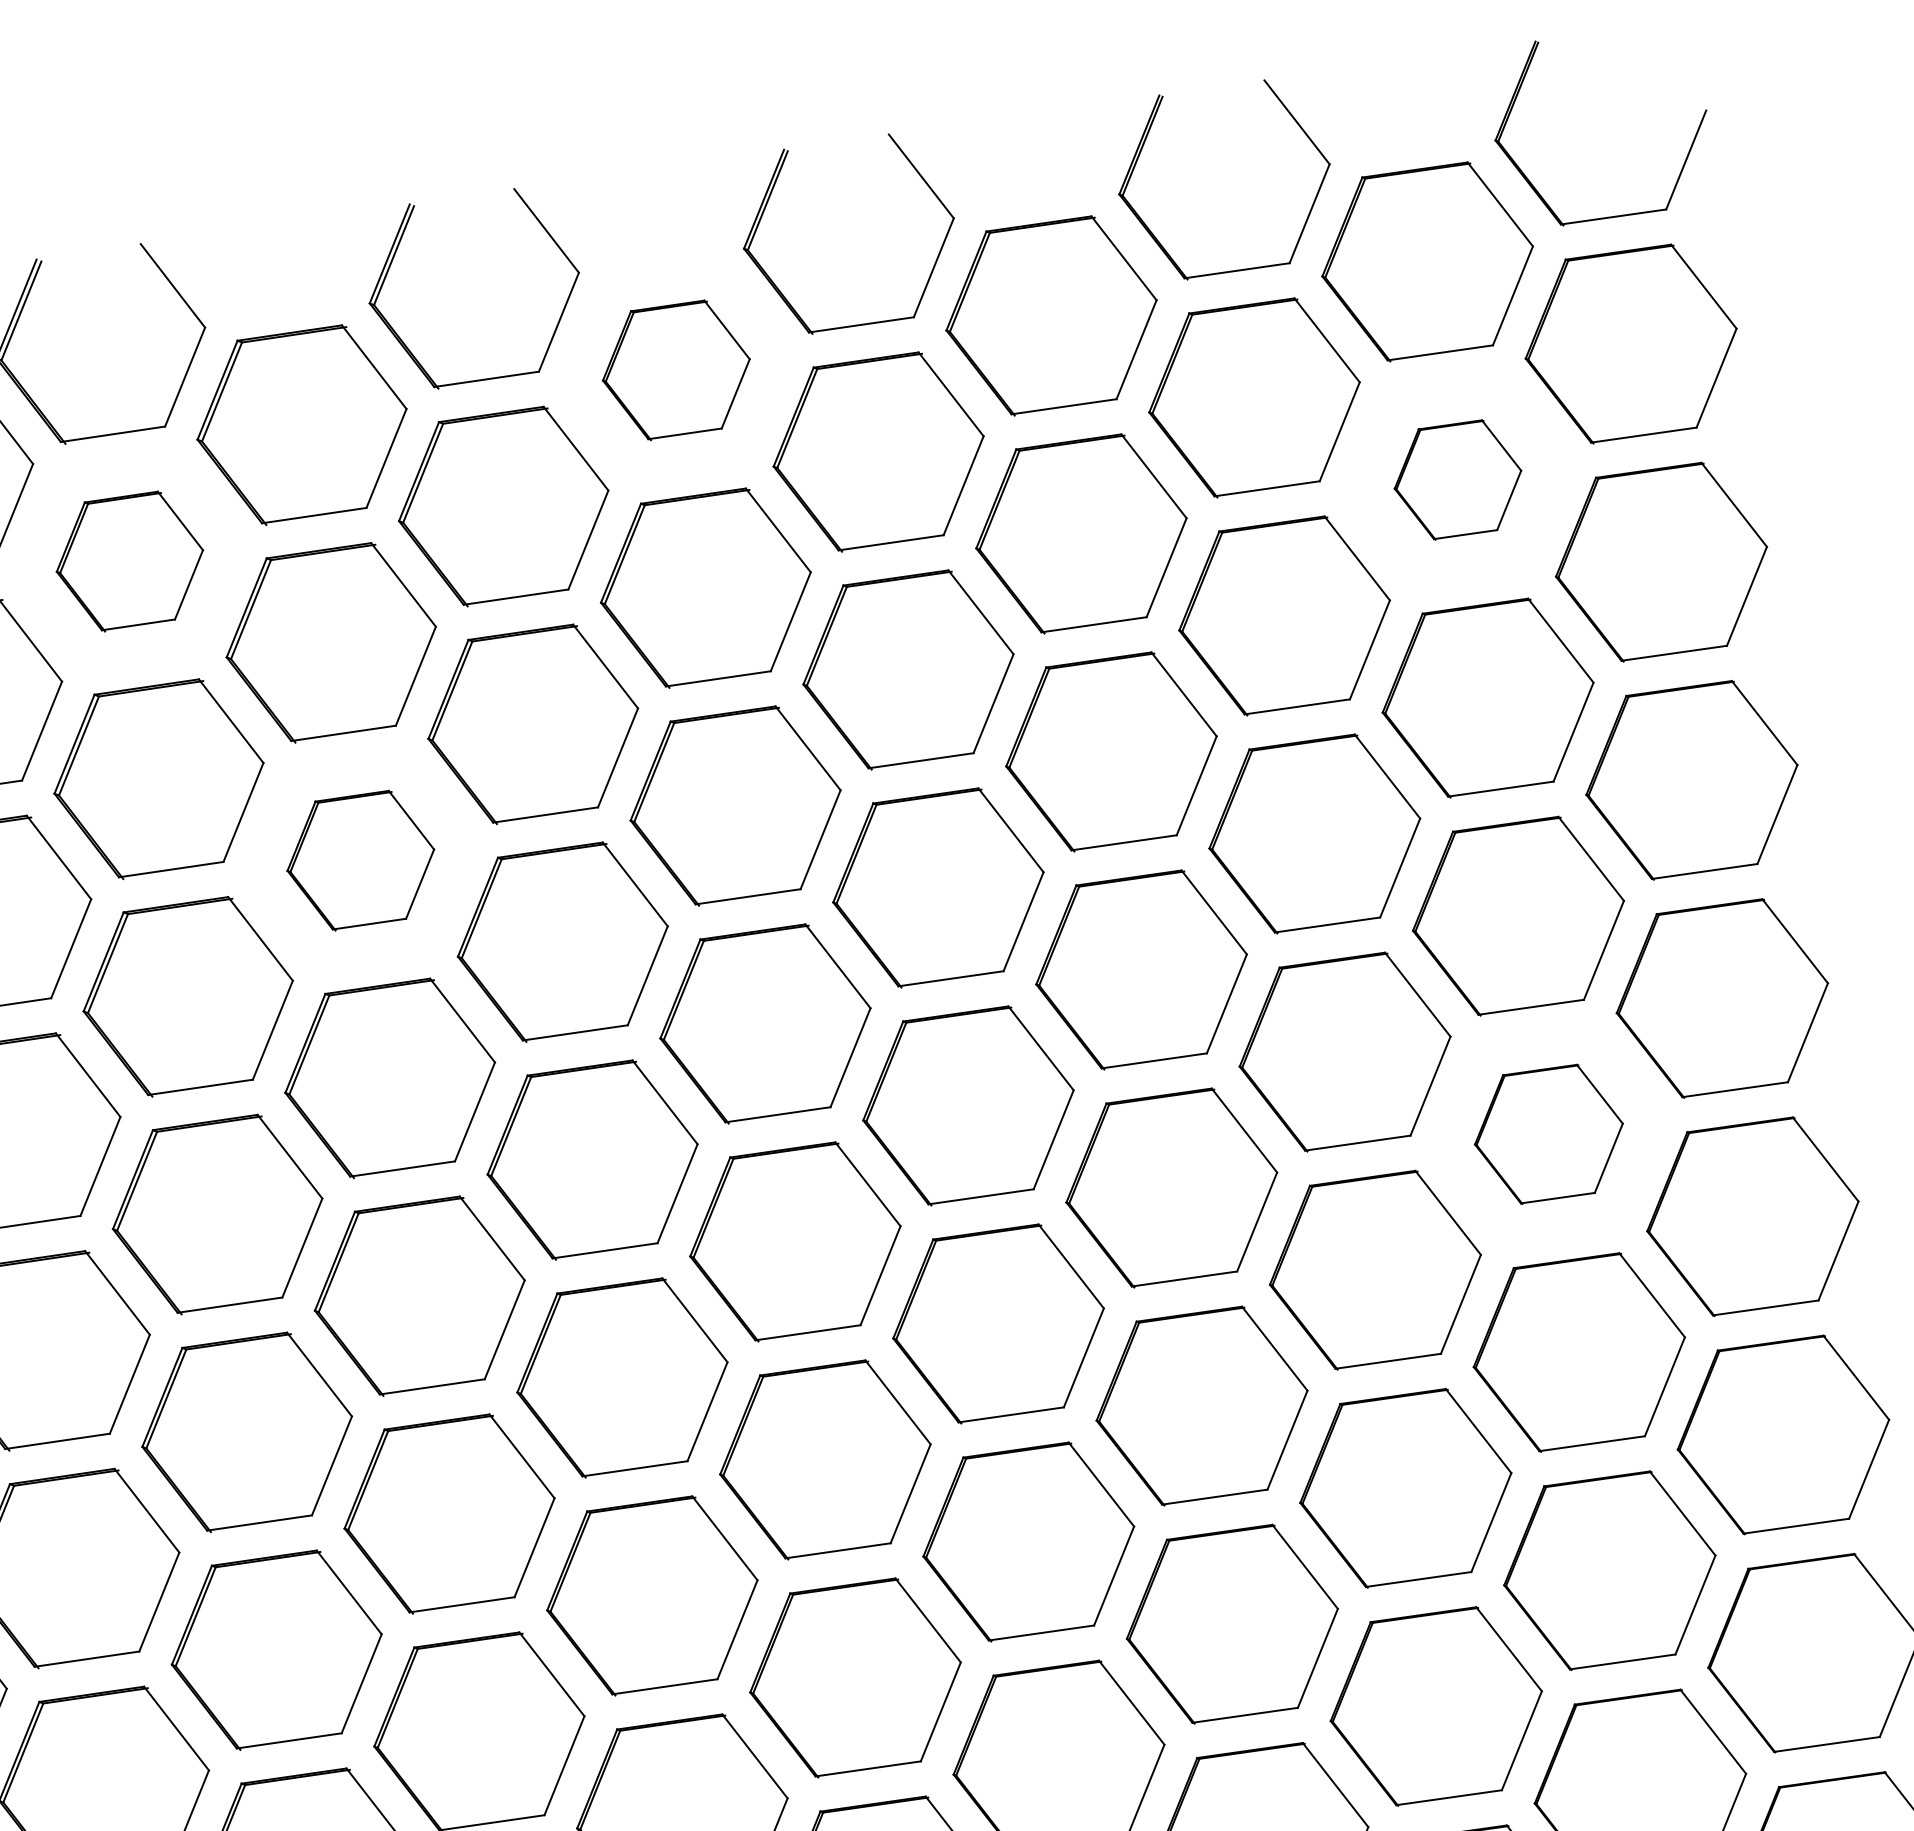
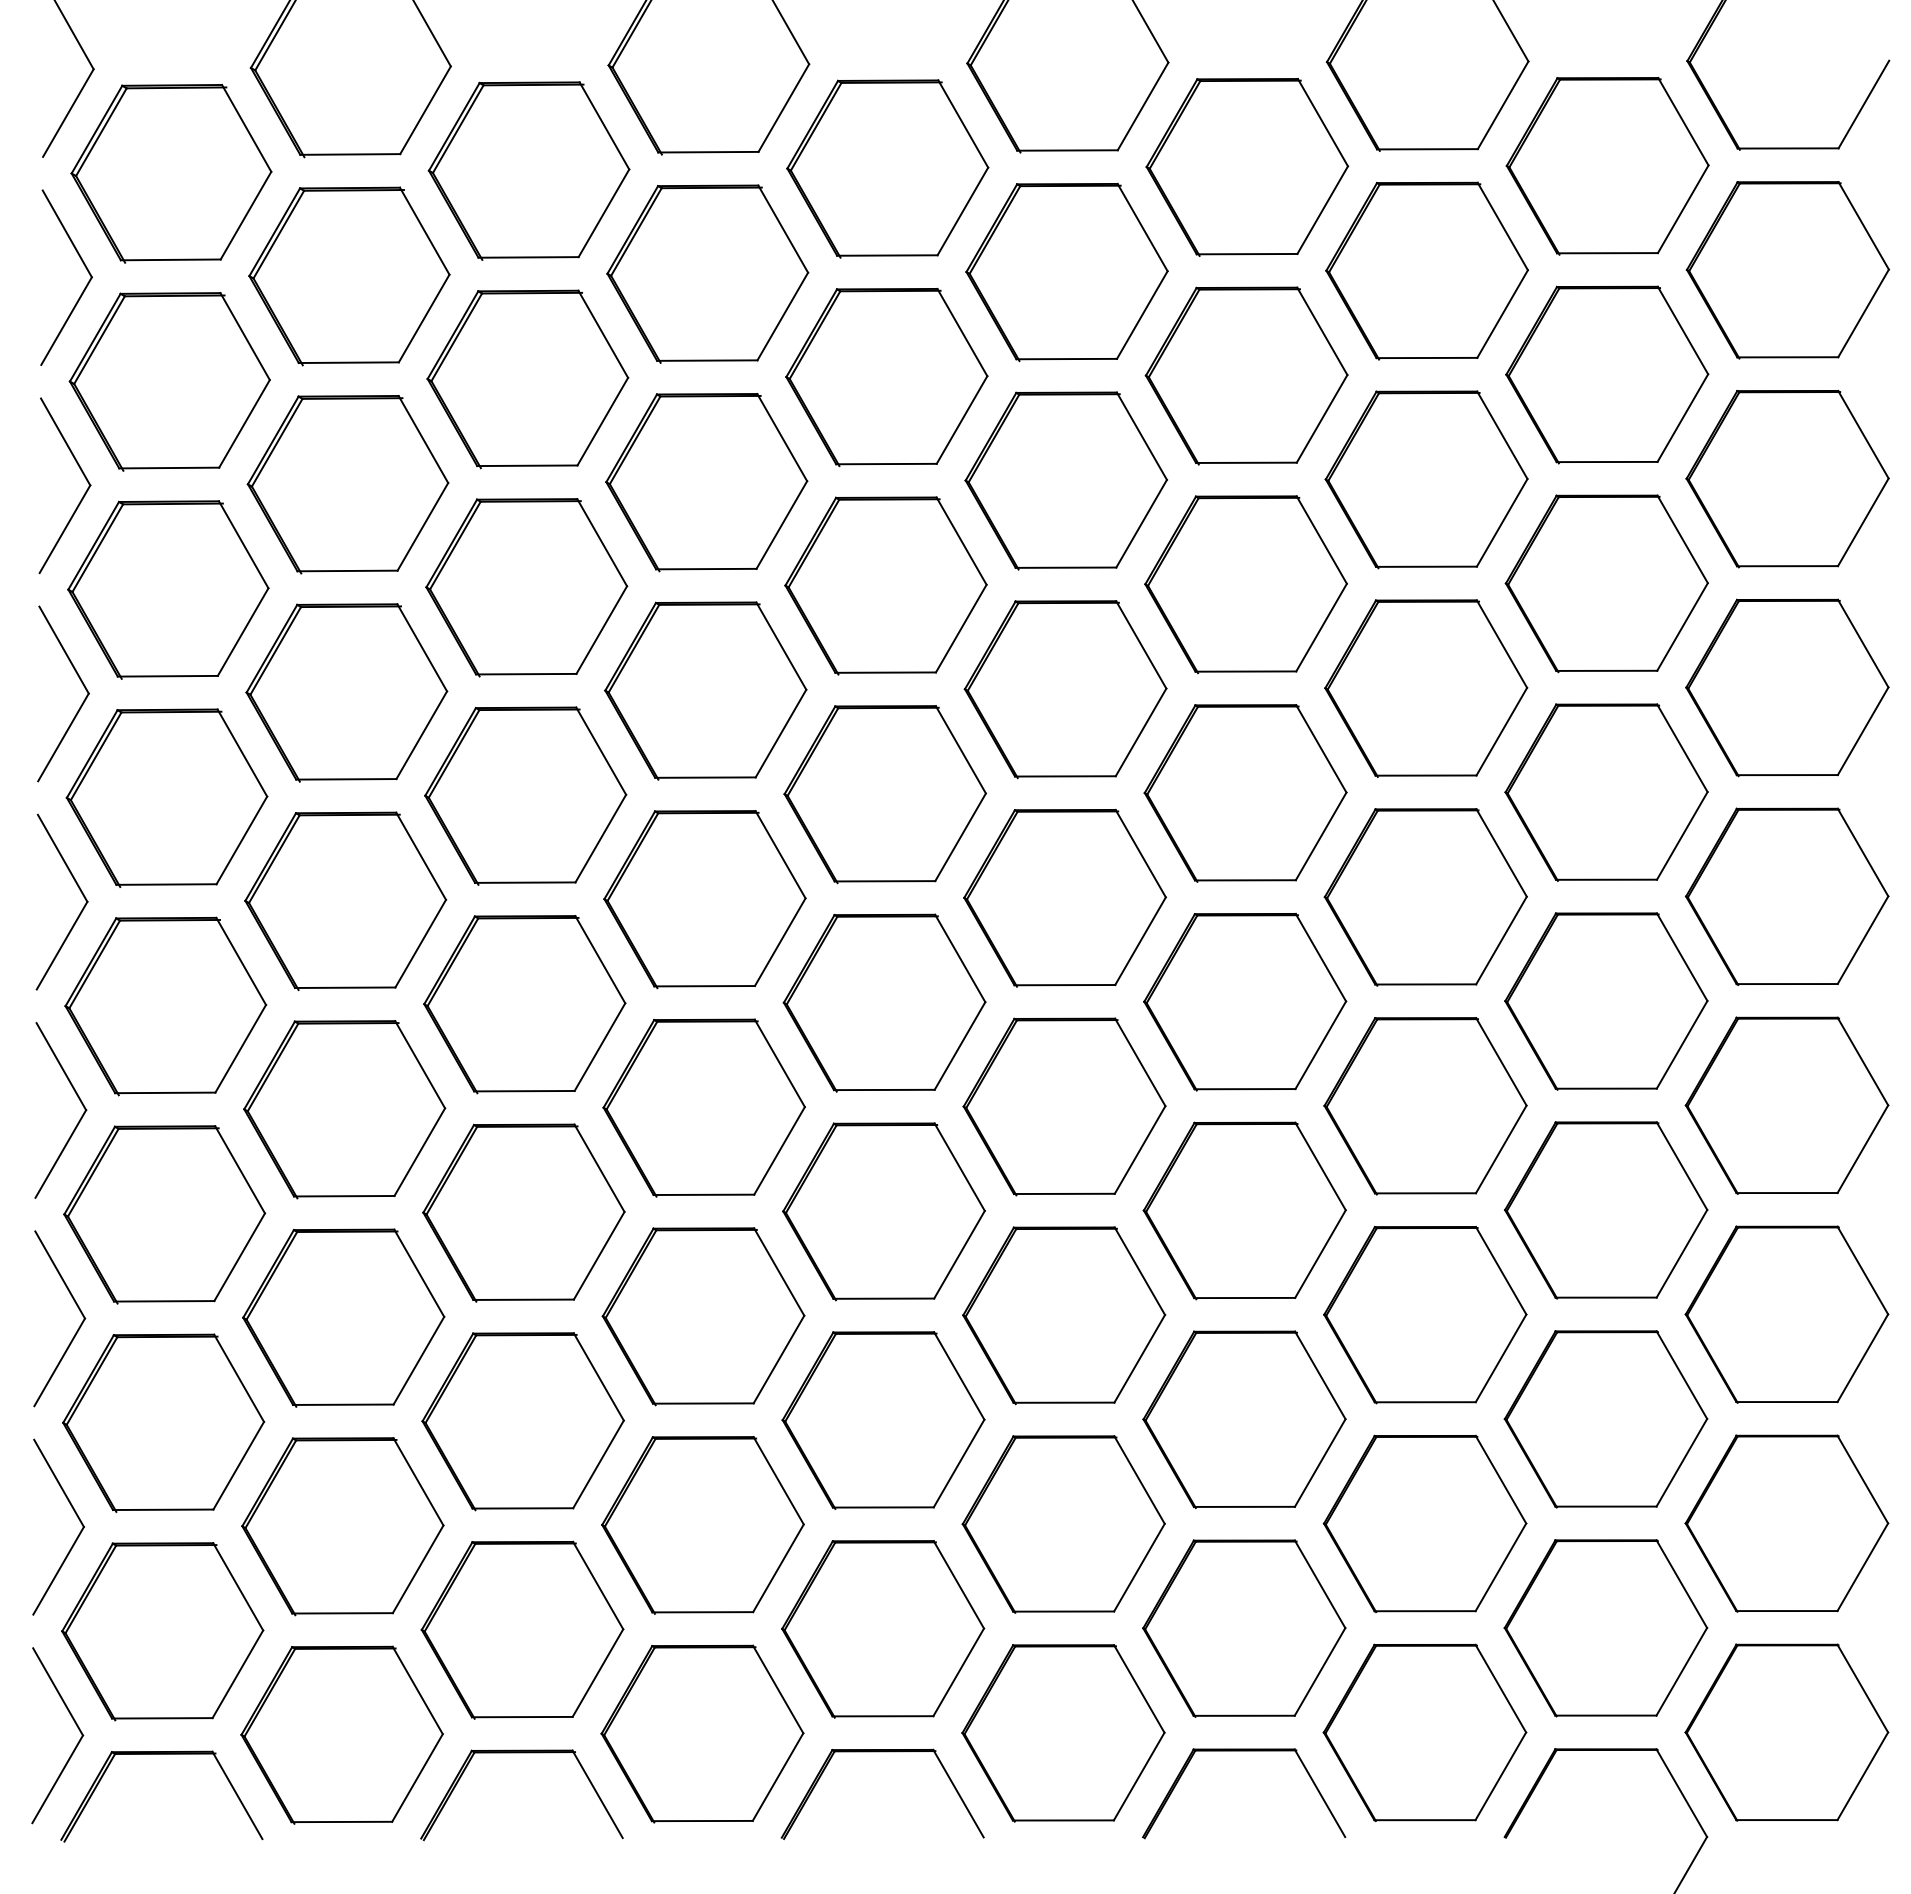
part: (676, 370) -> (887, 168), size x1.43
part: (1458, 479) -> (1607, 374), size x1.67
part: (130, 561) -> (349, 276), size x1.43
part: (360, 860) -> (526, 587), size x1.43
part: (1549, 1134) -> (1606, 1001), size x1.43

